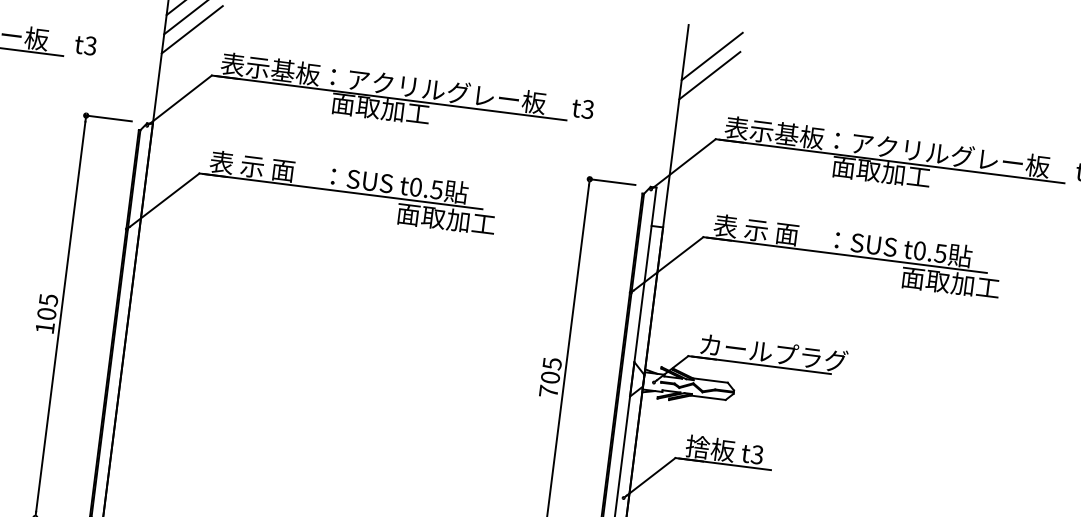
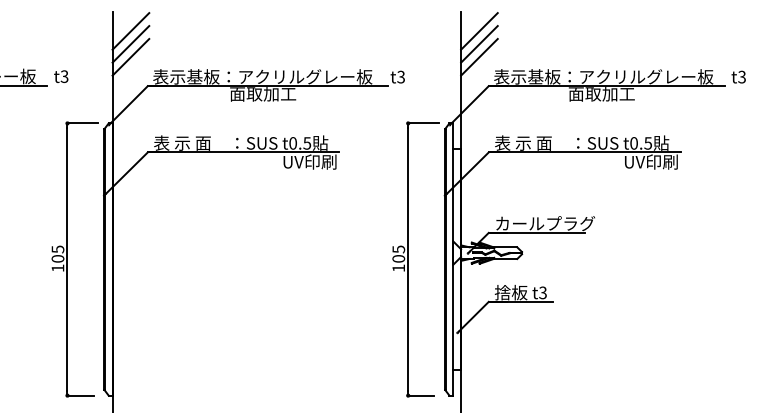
line: (707, 93) -> (479, 56), added
text: (445, 218) -> (315, 161), 面取加工 -> UV印刷
text: (951, 282) -> (657, 161), 面取加工 -> UV印刷
text: (548, 391) -> (398, 268), 705 -> 105

